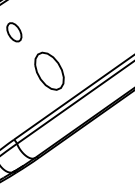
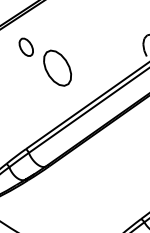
part: (49, 70) -> (57, 67), moved

